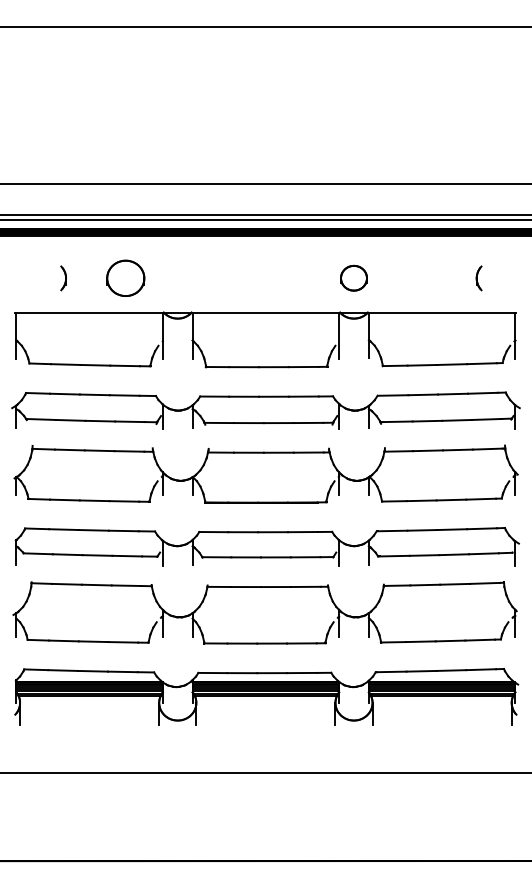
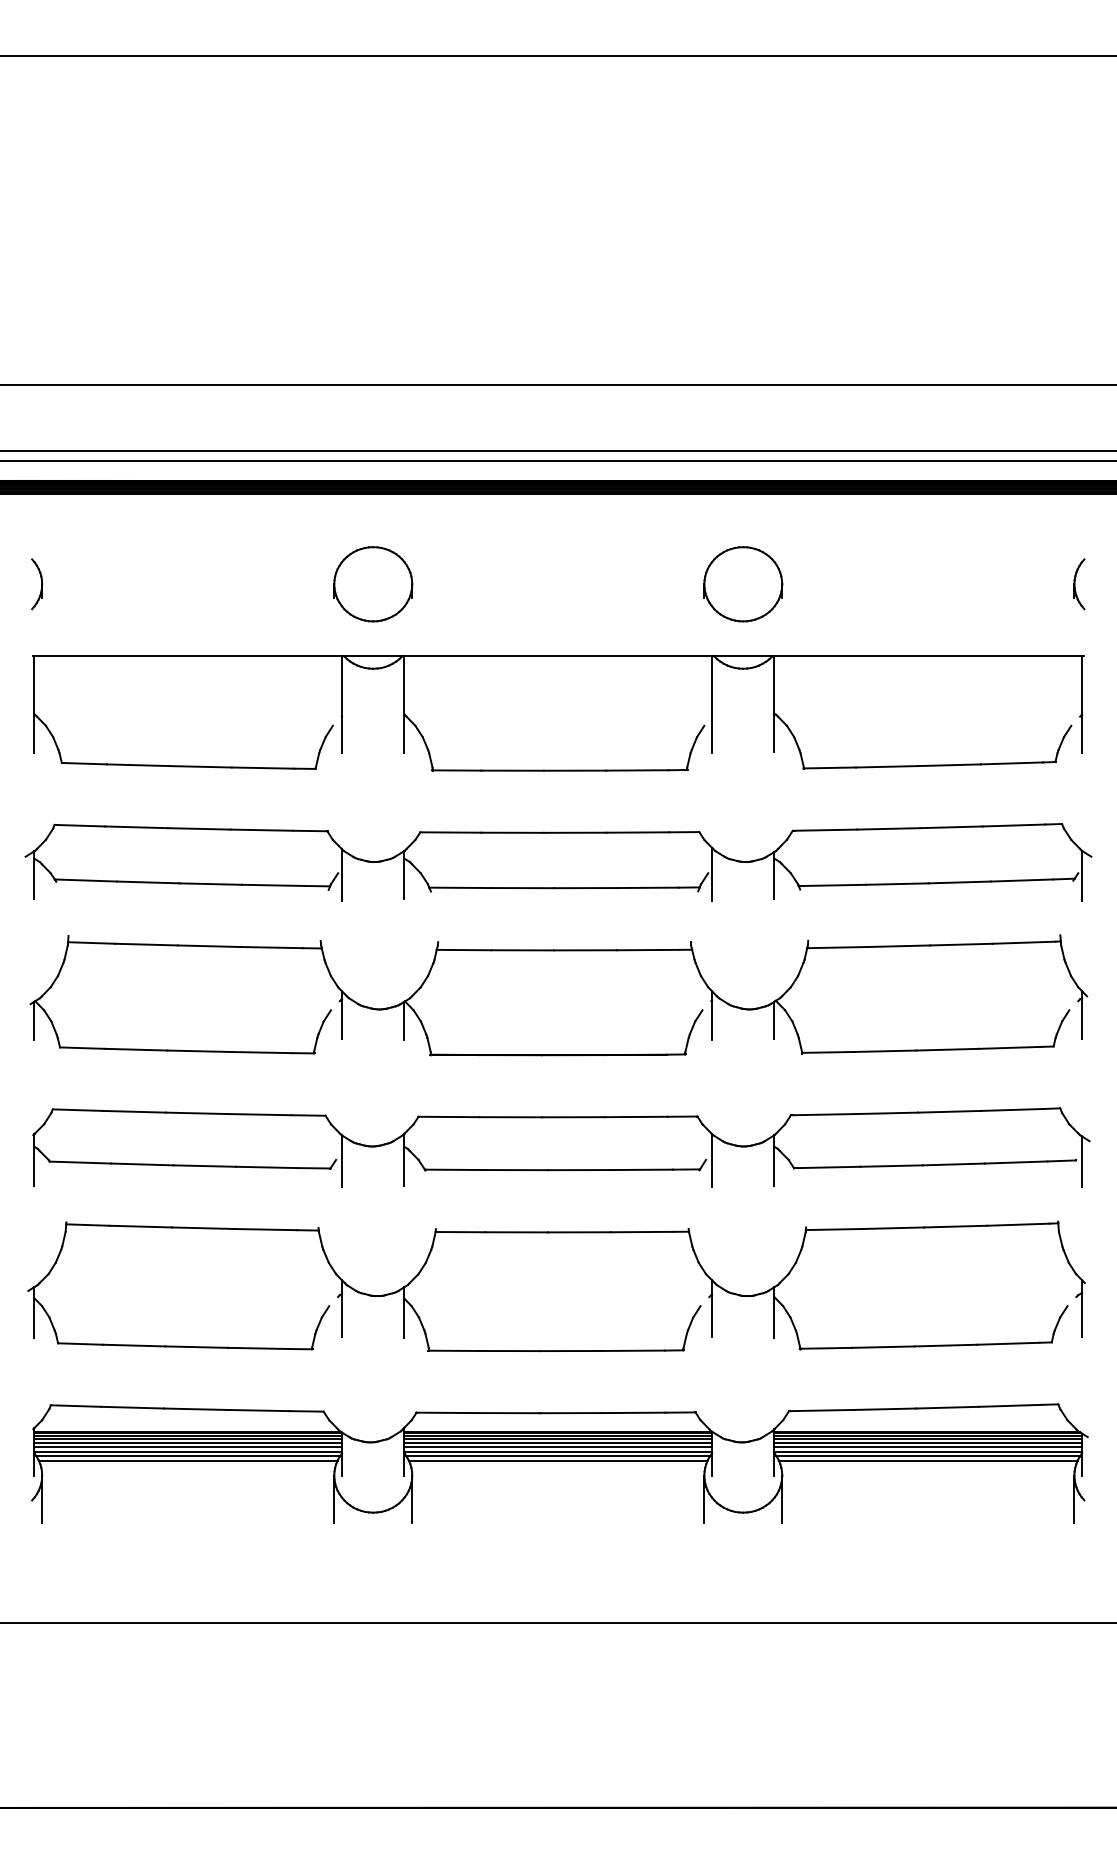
part: (125, 277) -> (372, 582), moved
part: (353, 277) -> (742, 582), size x1.43
part: (63, 278) -> (36, 584), moved
part: (478, 278) -> (1078, 584), moved

